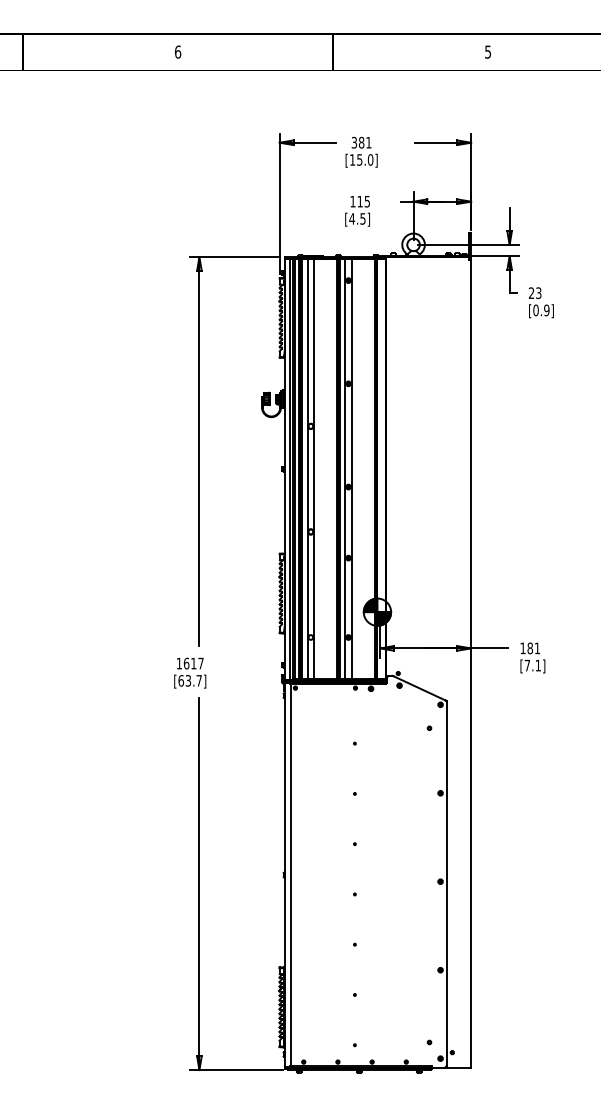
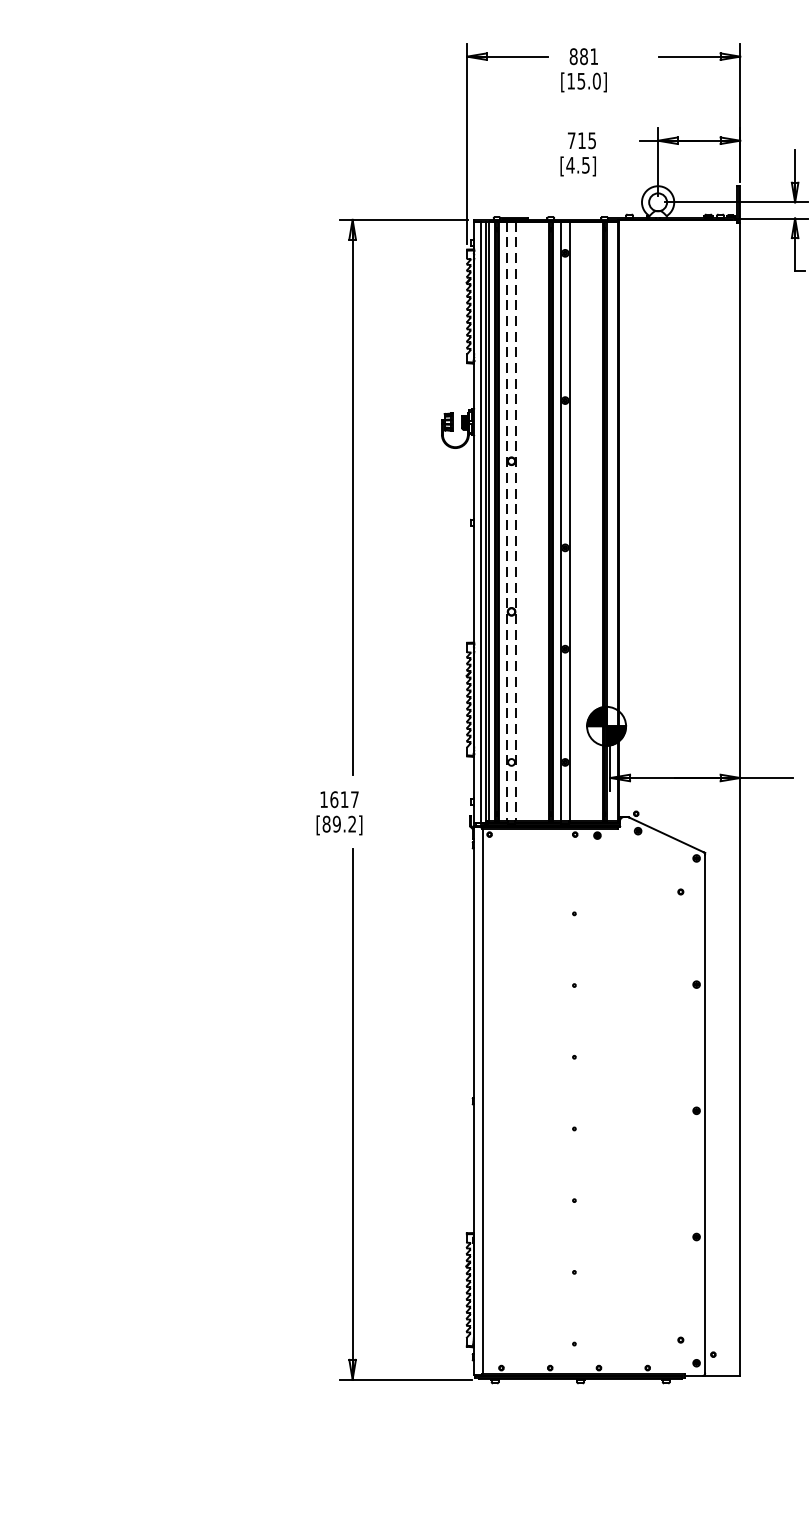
text: (354, 142) -> (573, 56), 381 -> 881
text: (352, 201) -> (570, 140), 115 -> 715
line: (307, 469) -> (506, 522), solid -> dashed
line: (314, 469) -> (516, 522), solid -> dashed
text: (189, 680) -> (338, 823), [63.7] -> [89.2]

